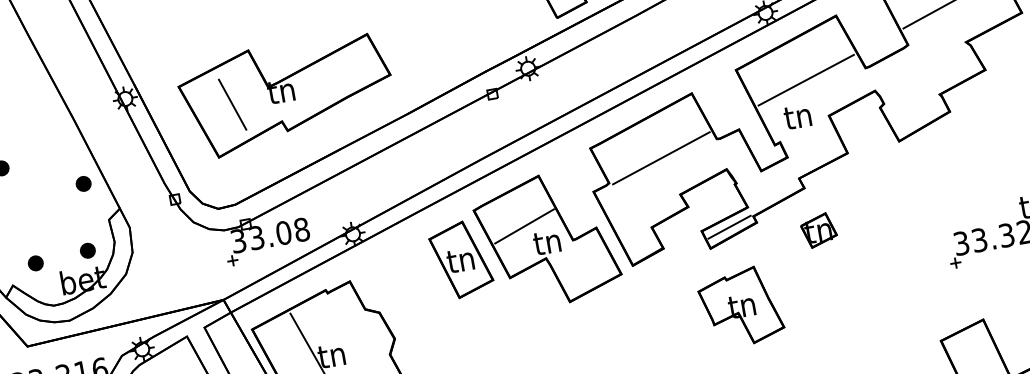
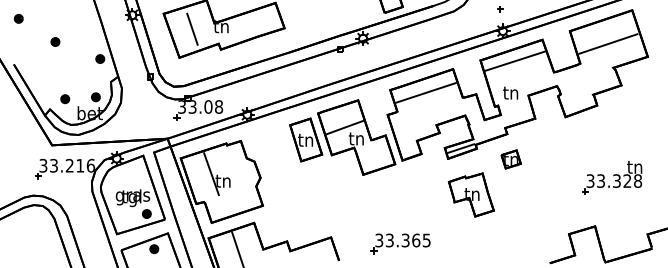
line: (804, 79) -> (514, 60), moved
line: (661, 157) -> (426, 92), moved
part: (739, 306) -> (470, 194), moved

